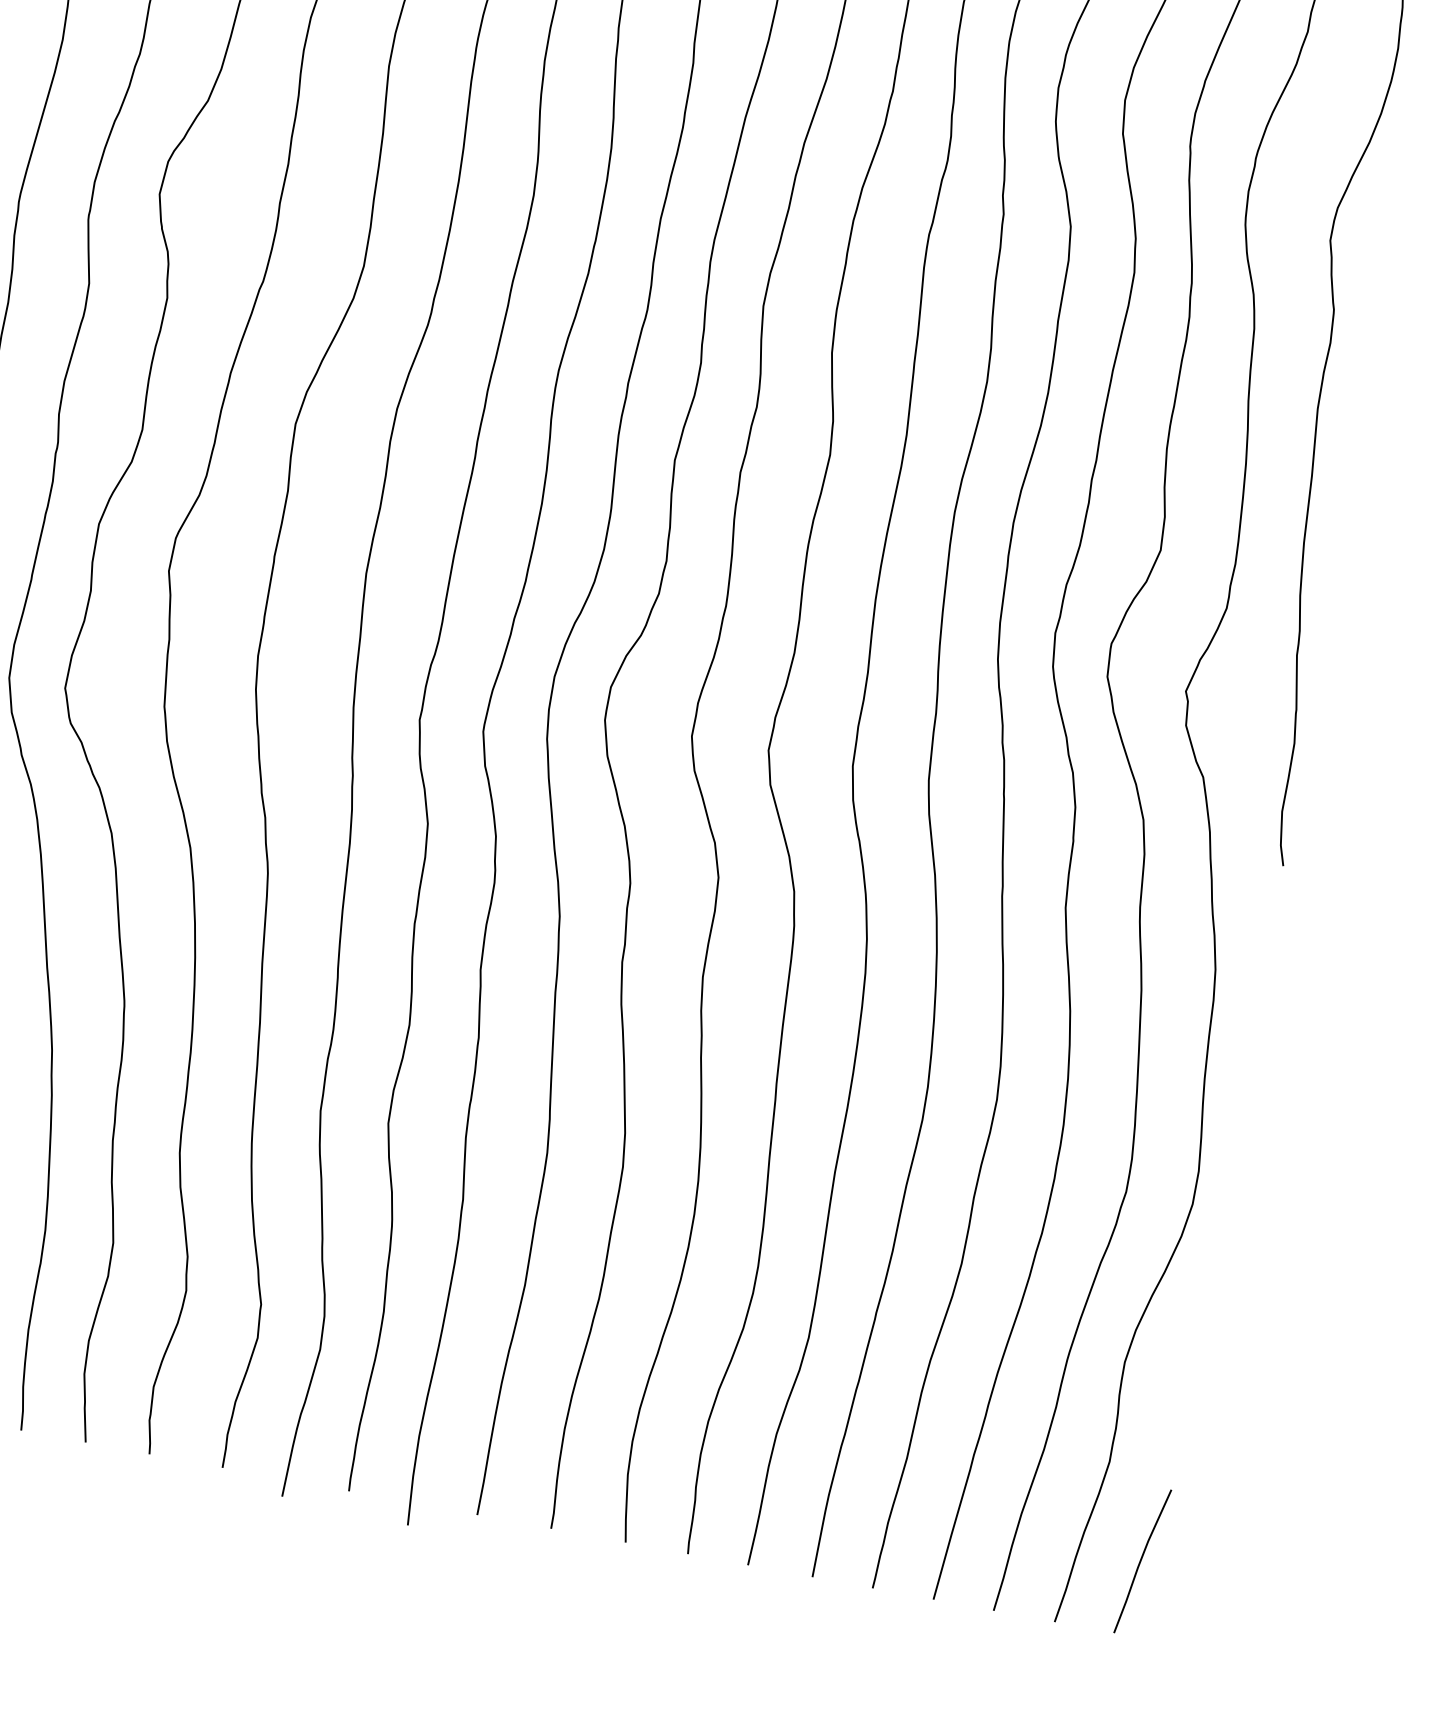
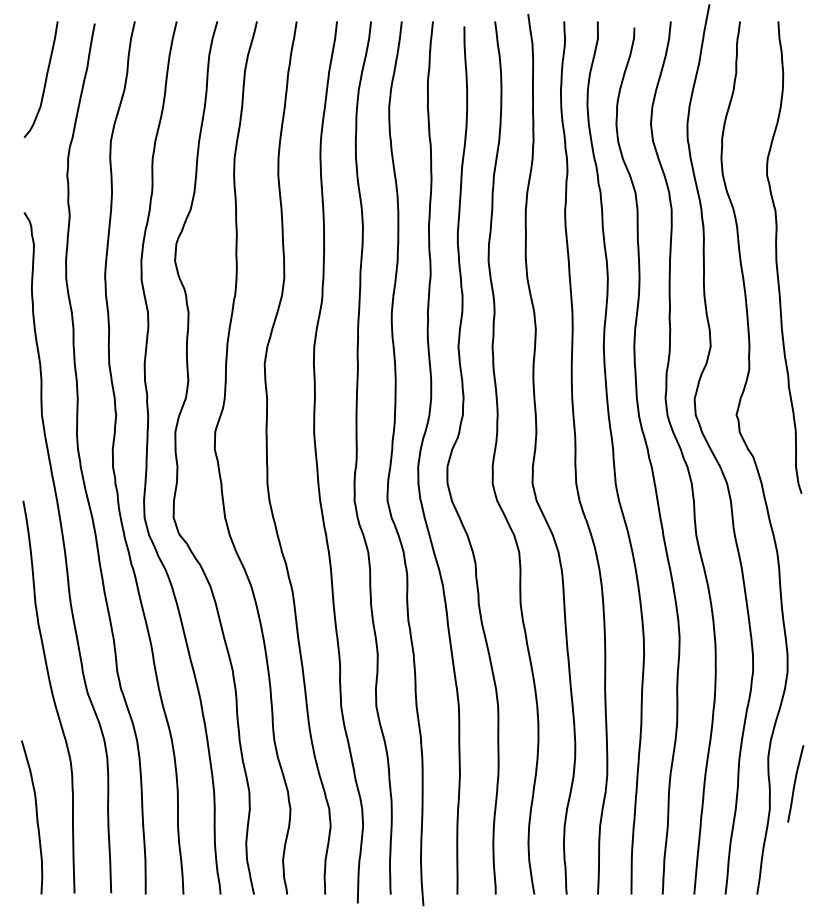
line: (1142, 1560) -> (795, 783), moved

